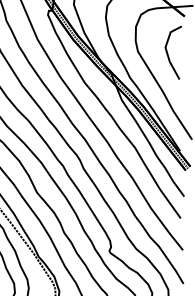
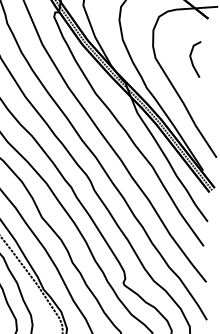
part: (173, 52) -> (195, 59), size x0.6

